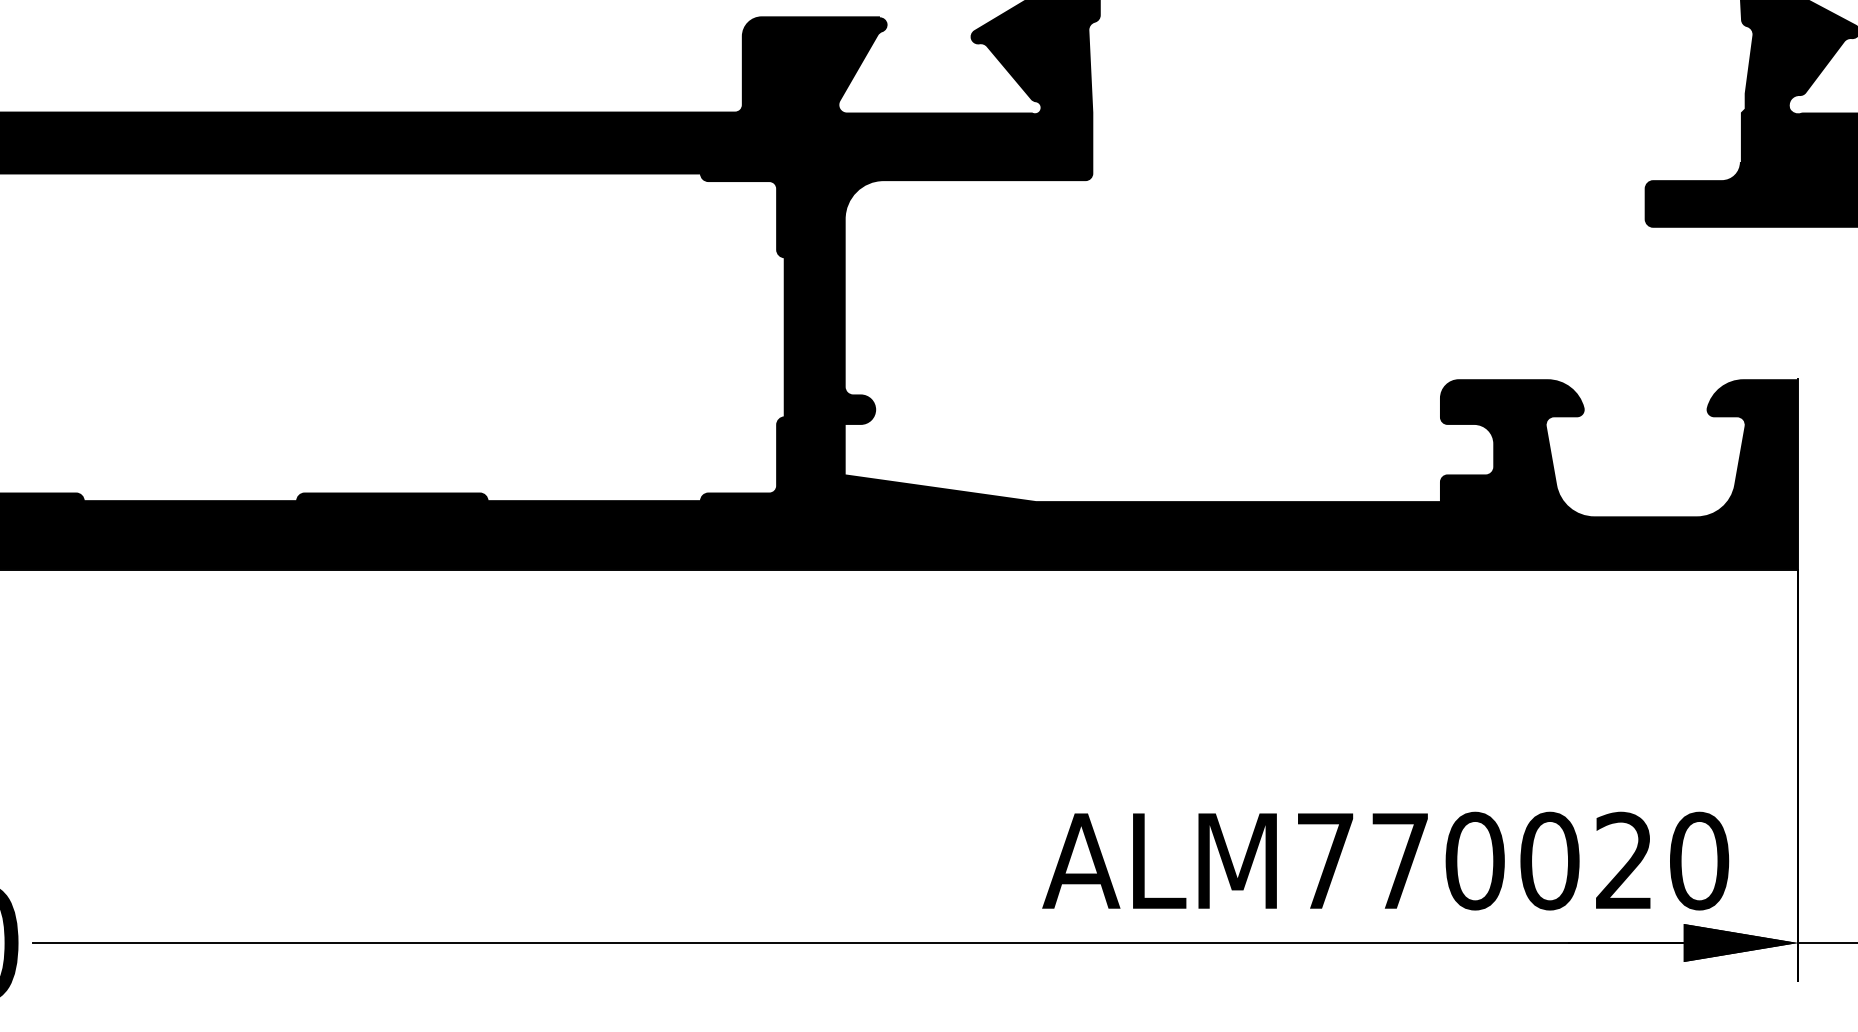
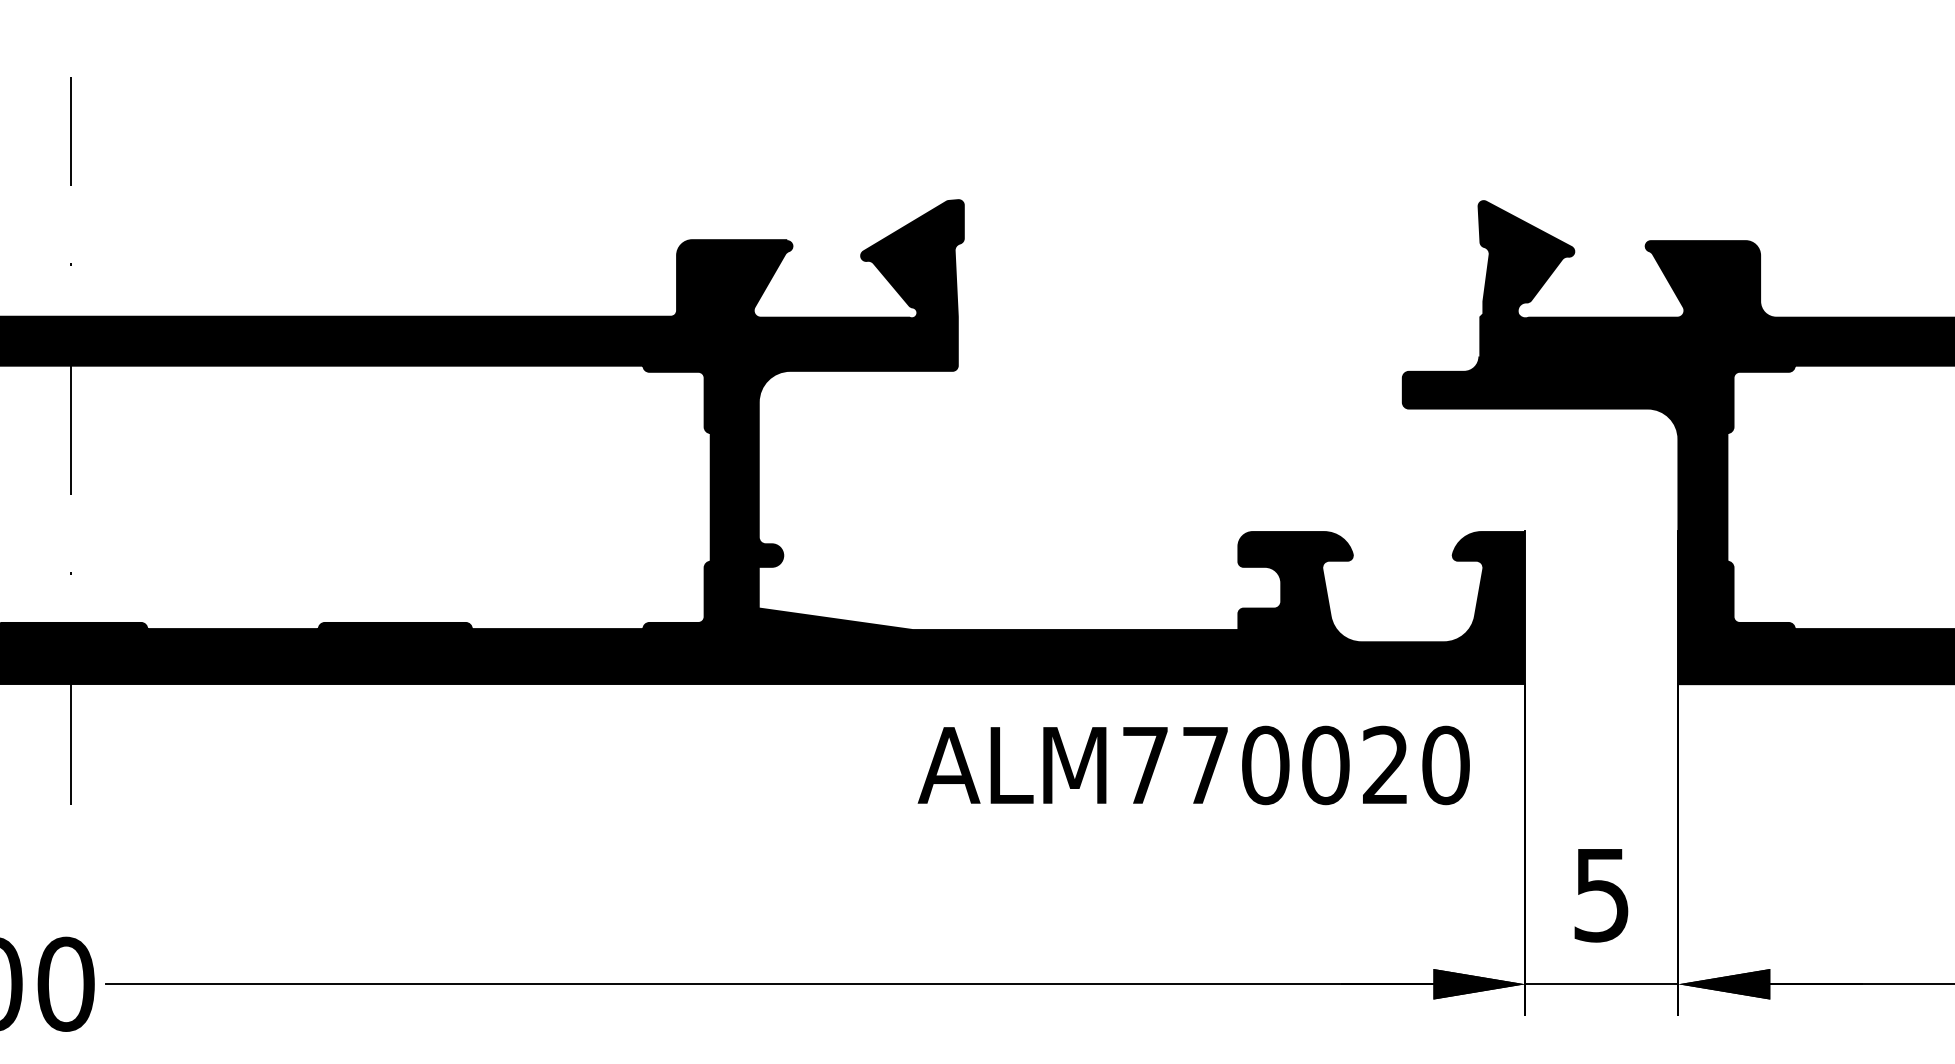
text: (1385, 861) -> (1193, 765), moved

